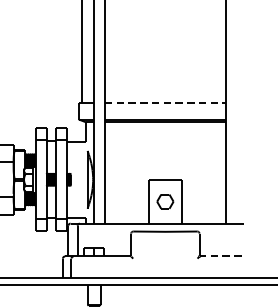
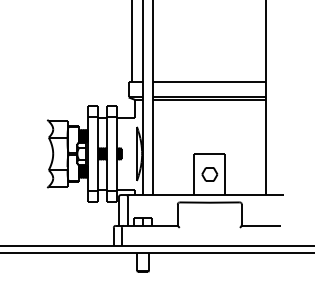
line: (164, 103) -> (209, 82), dashed -> solid
line: (220, 256) -> (261, 225), dashed -> solid

